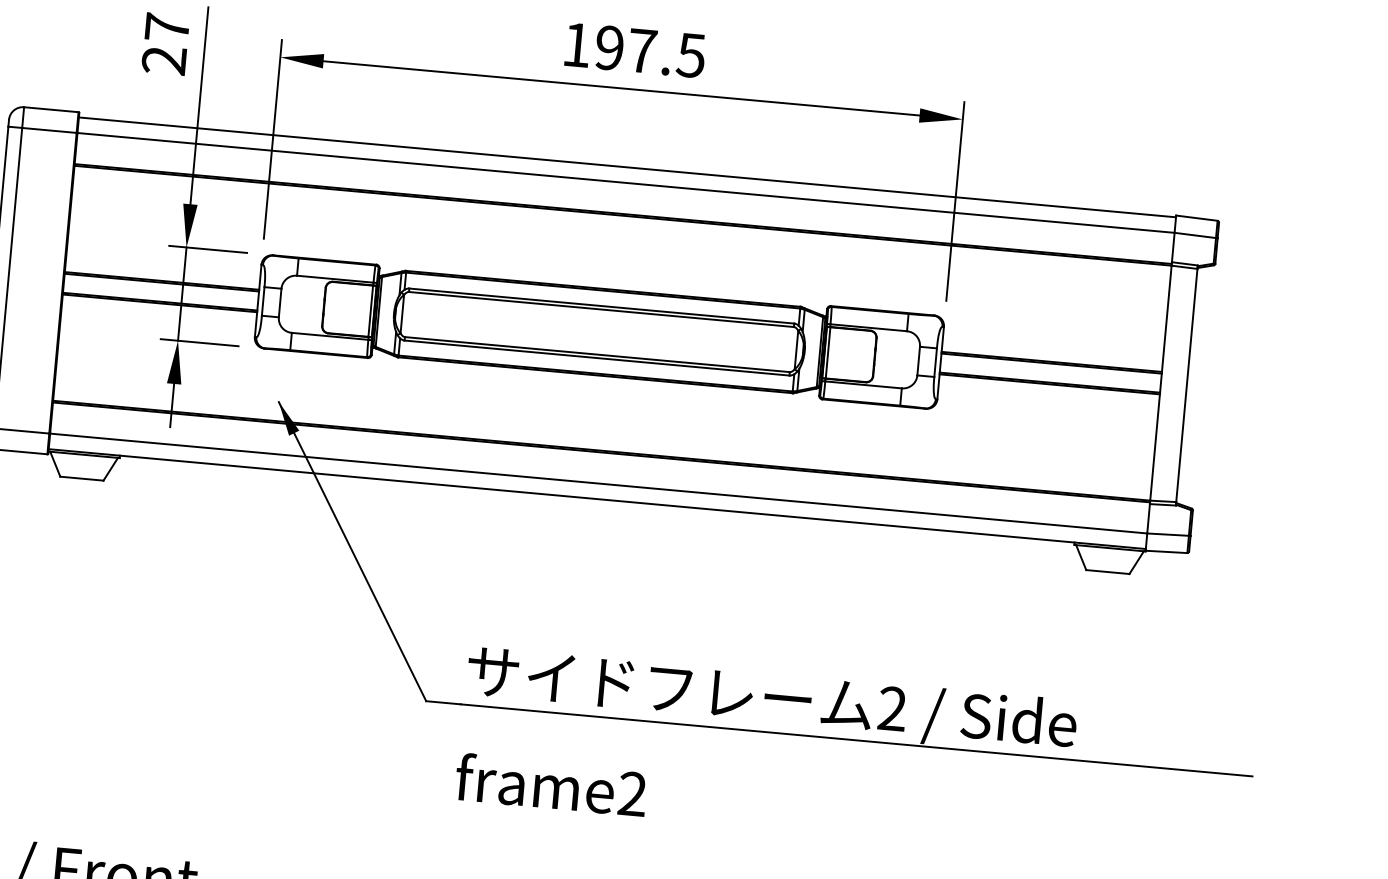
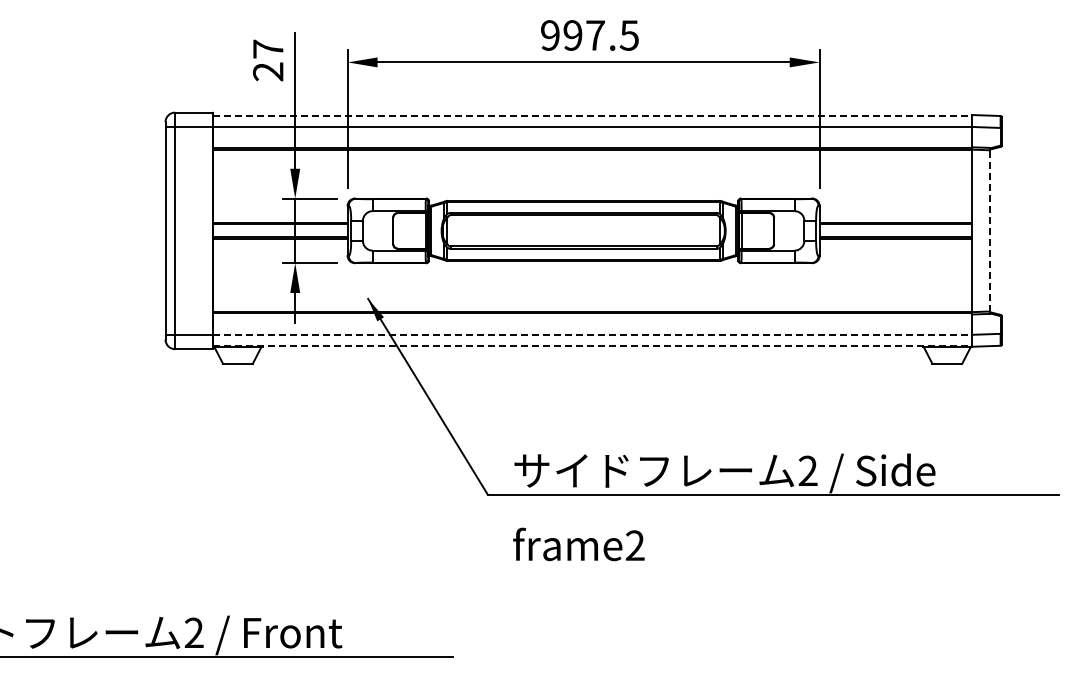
text: (577, 45) -> (550, 35), 197.5 -> 997.5
line: (628, 167) -> (593, 116), solid -> dashed
line: (1186, 384) -> (989, 230), solid -> dashed
line: (600, 483) -> (593, 334), solid -> dashed
line: (598, 499) -> (593, 345), solid -> dashed

